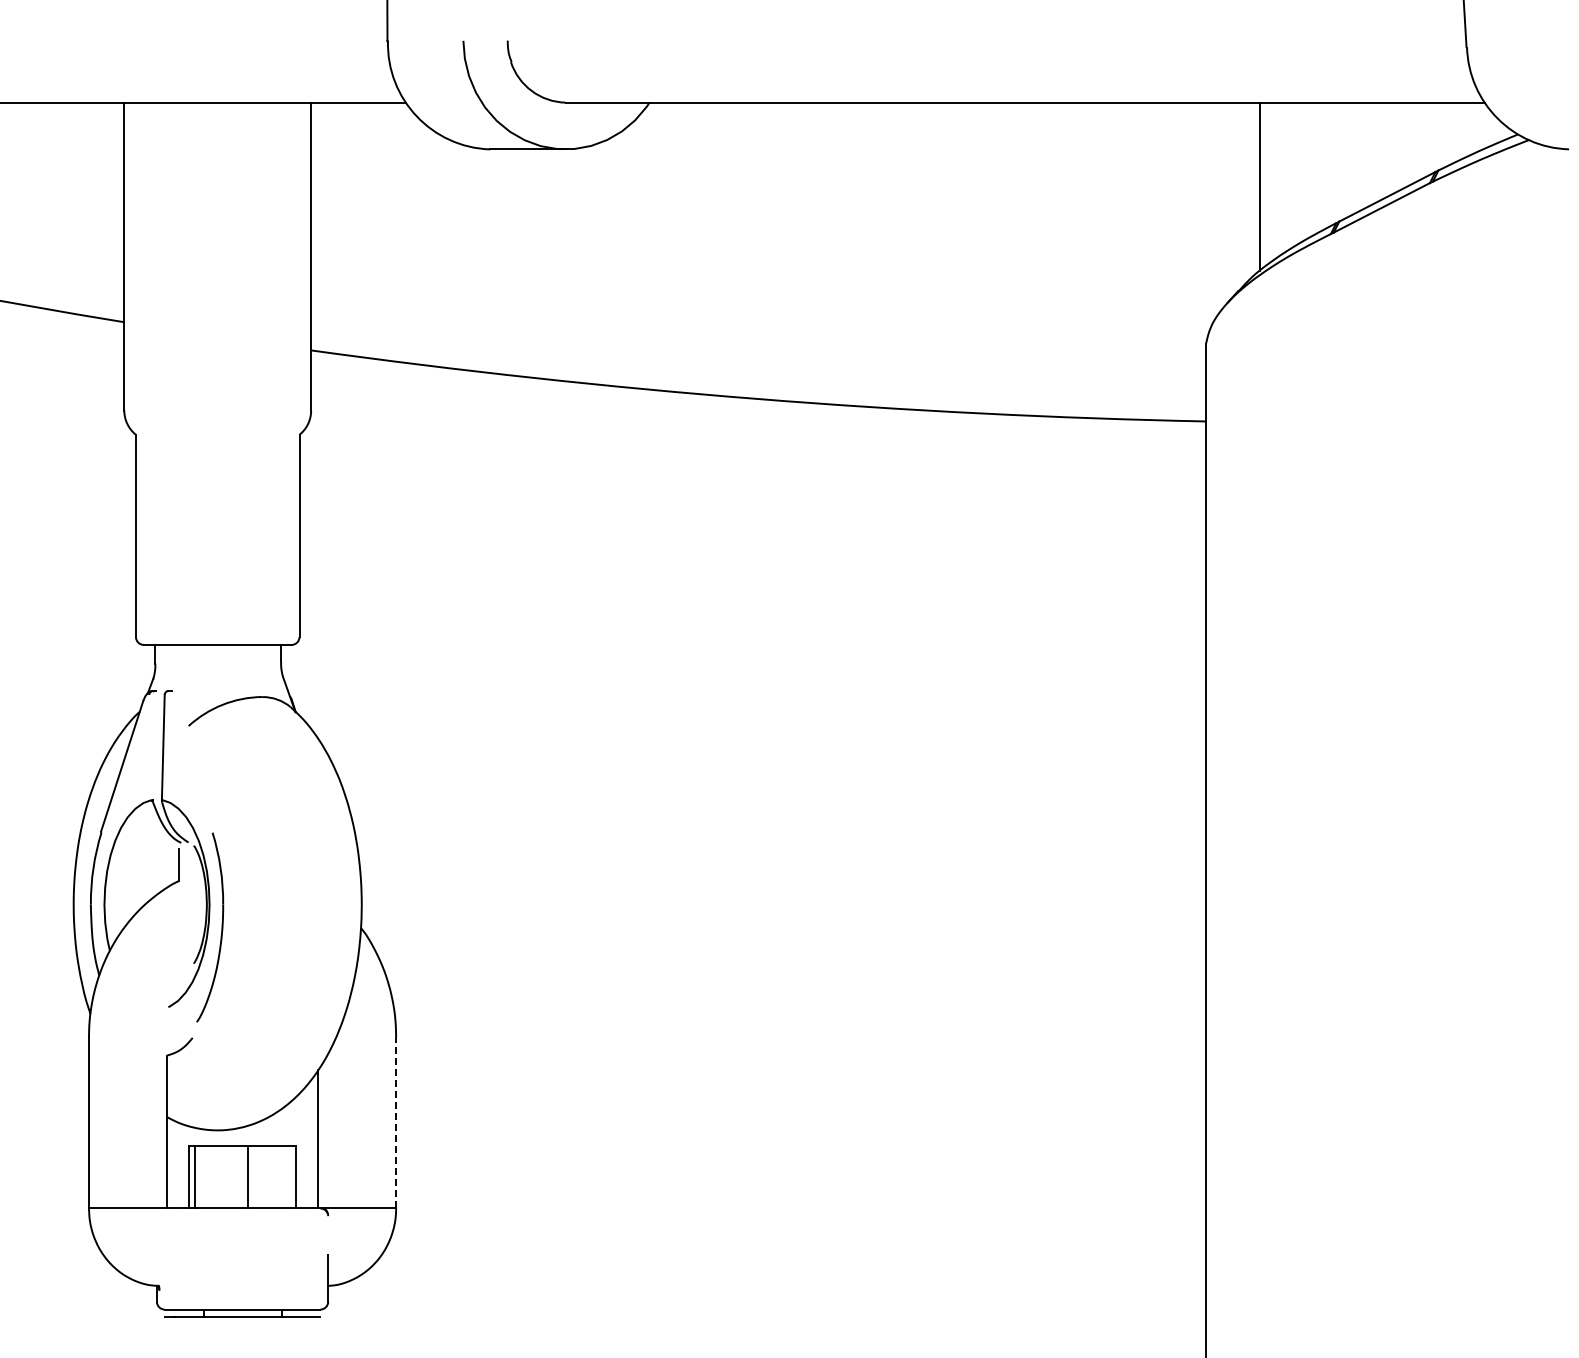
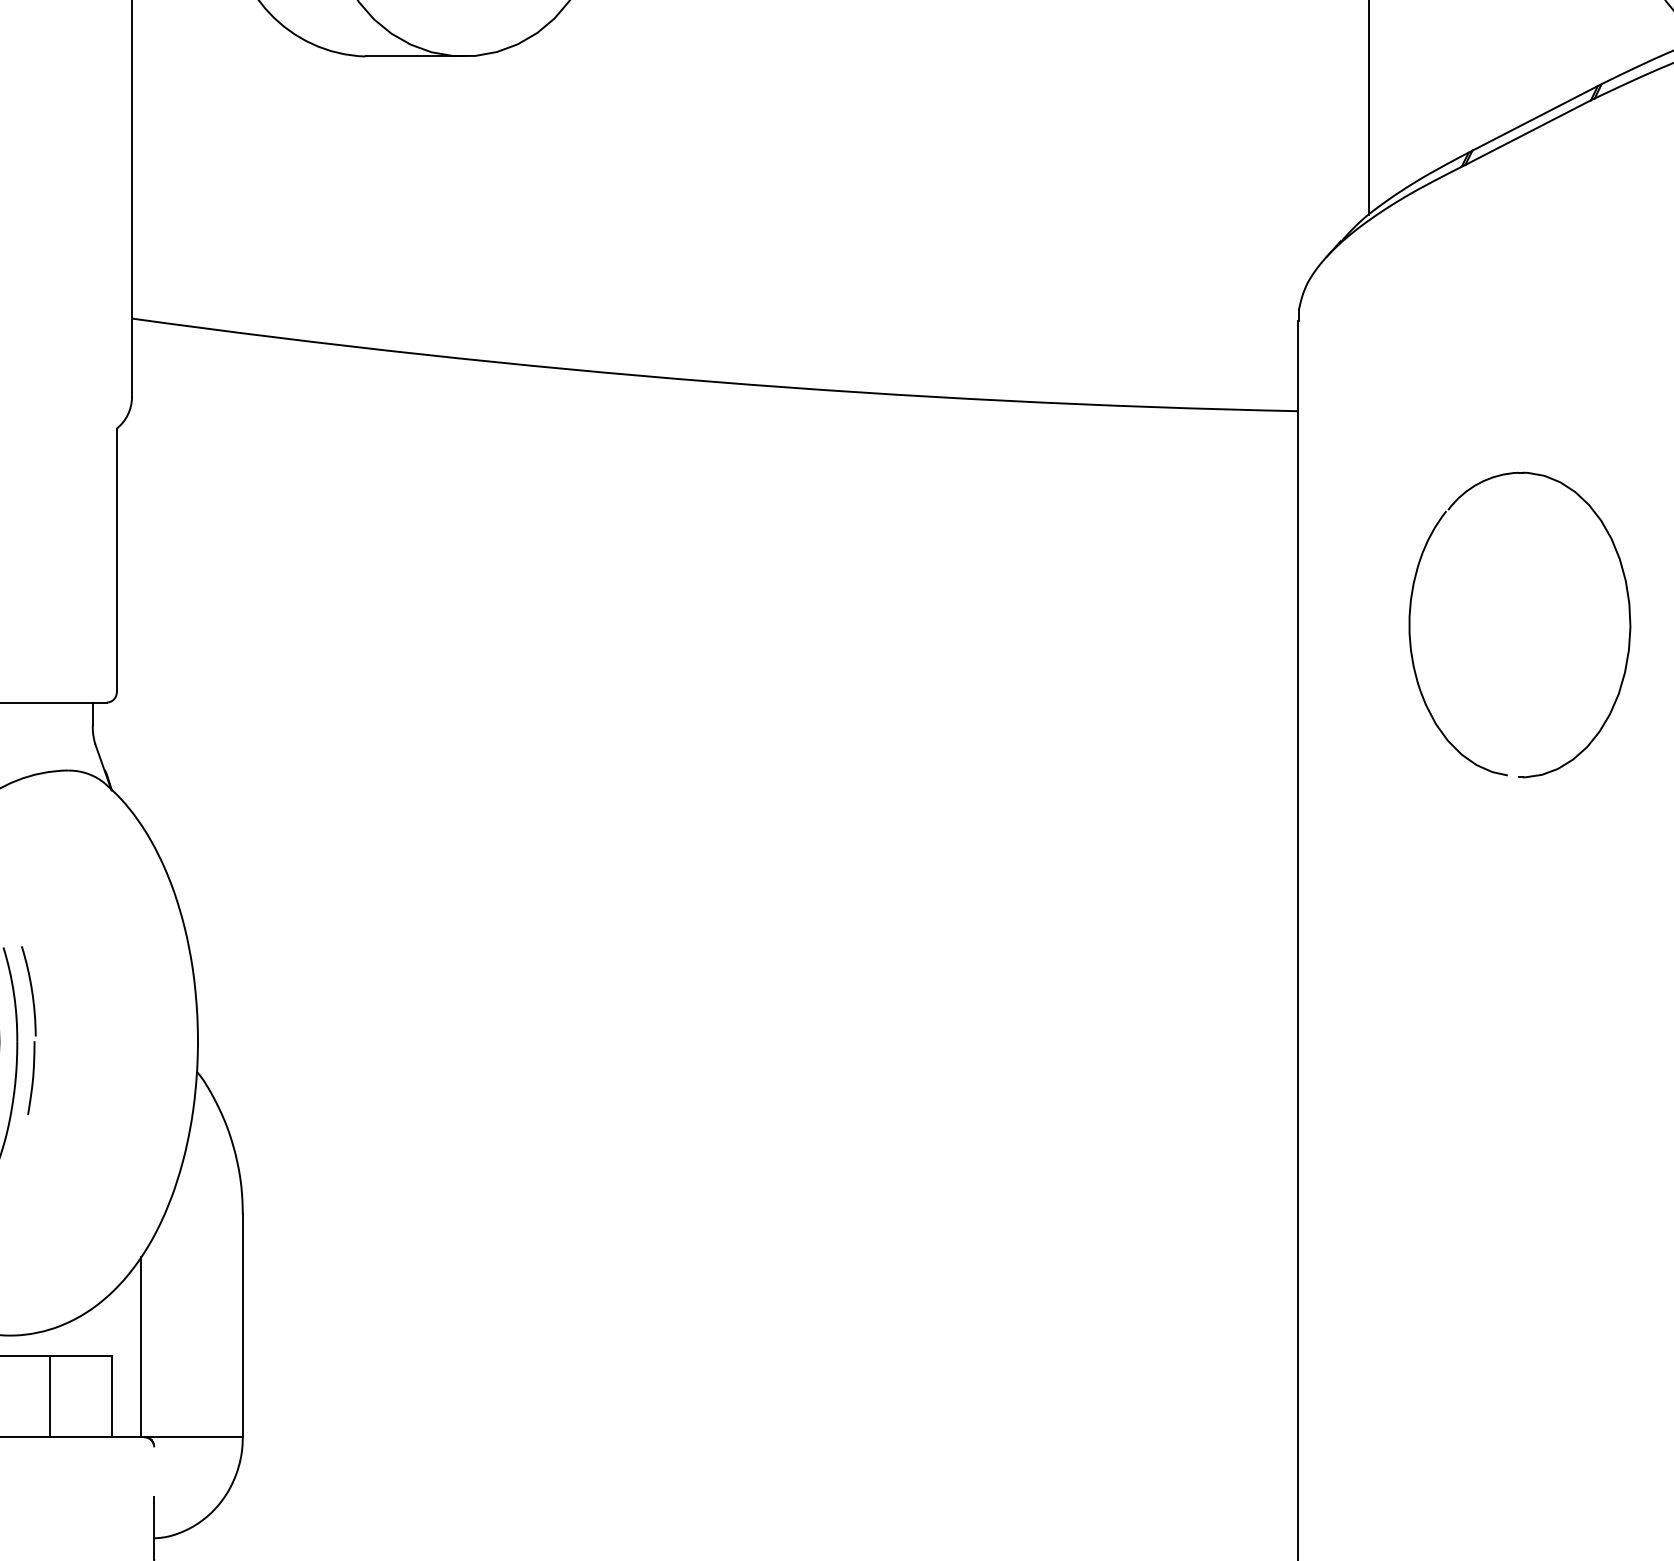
part: (1292, 576) -> (1411, 613), added
part: (231, 896) -> (28, 1030), added
line: (396, 1122) -> (243, 1325), dashed -> solid

